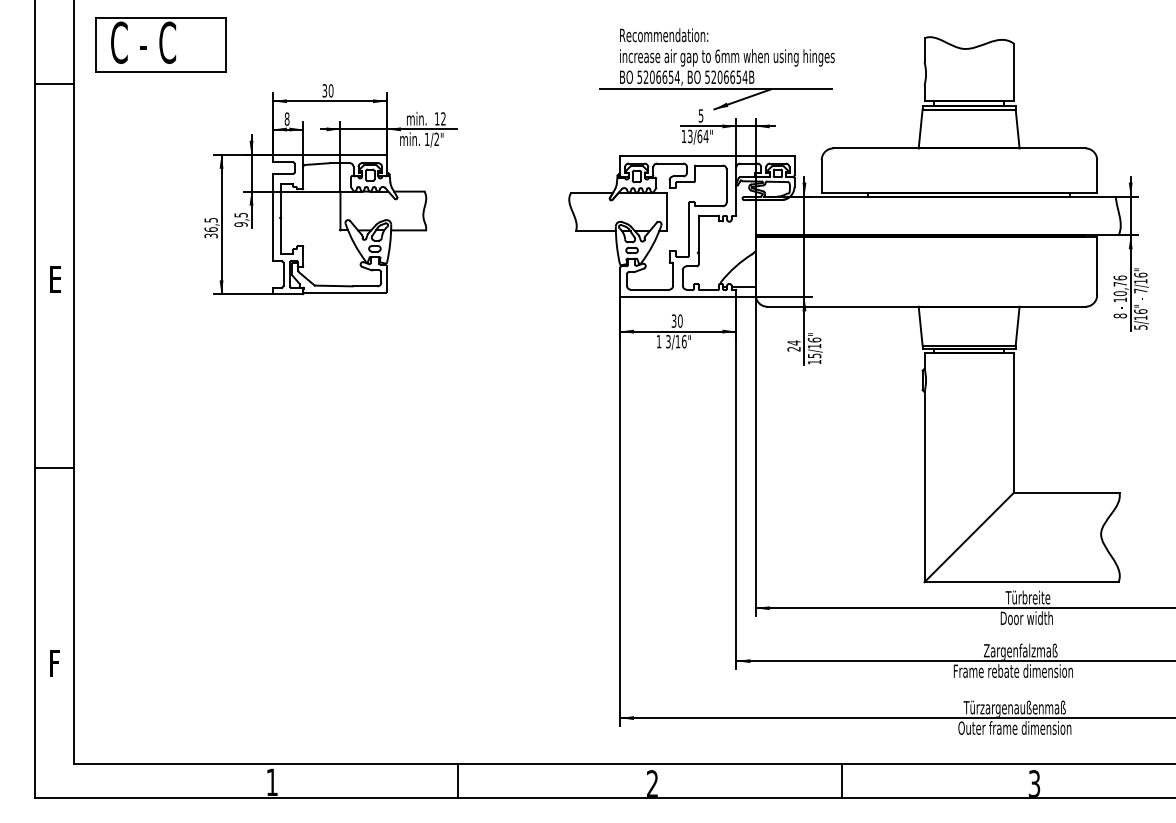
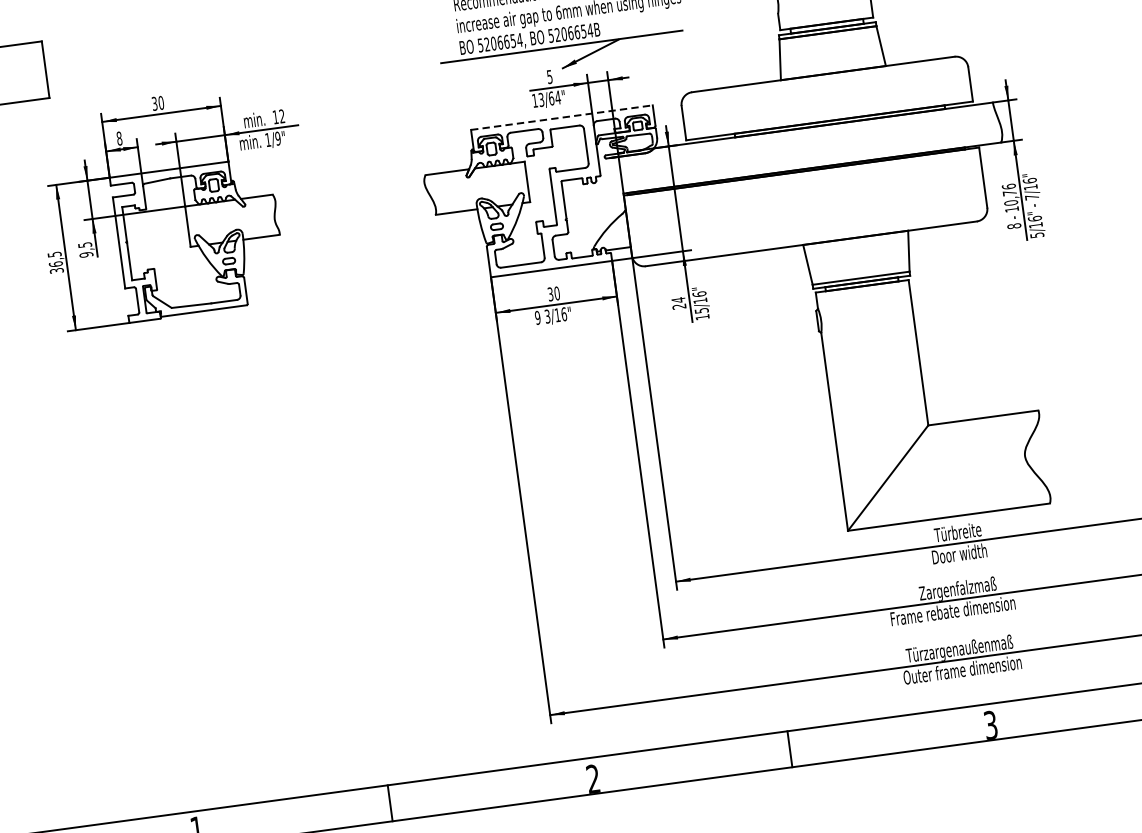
text: (436, 139) -> (277, 138), 1/2" -> 1/9"
line: (707, 155) -> (562, 117), solid -> dashed
text: (658, 341) -> (537, 317), 1 -> 9

